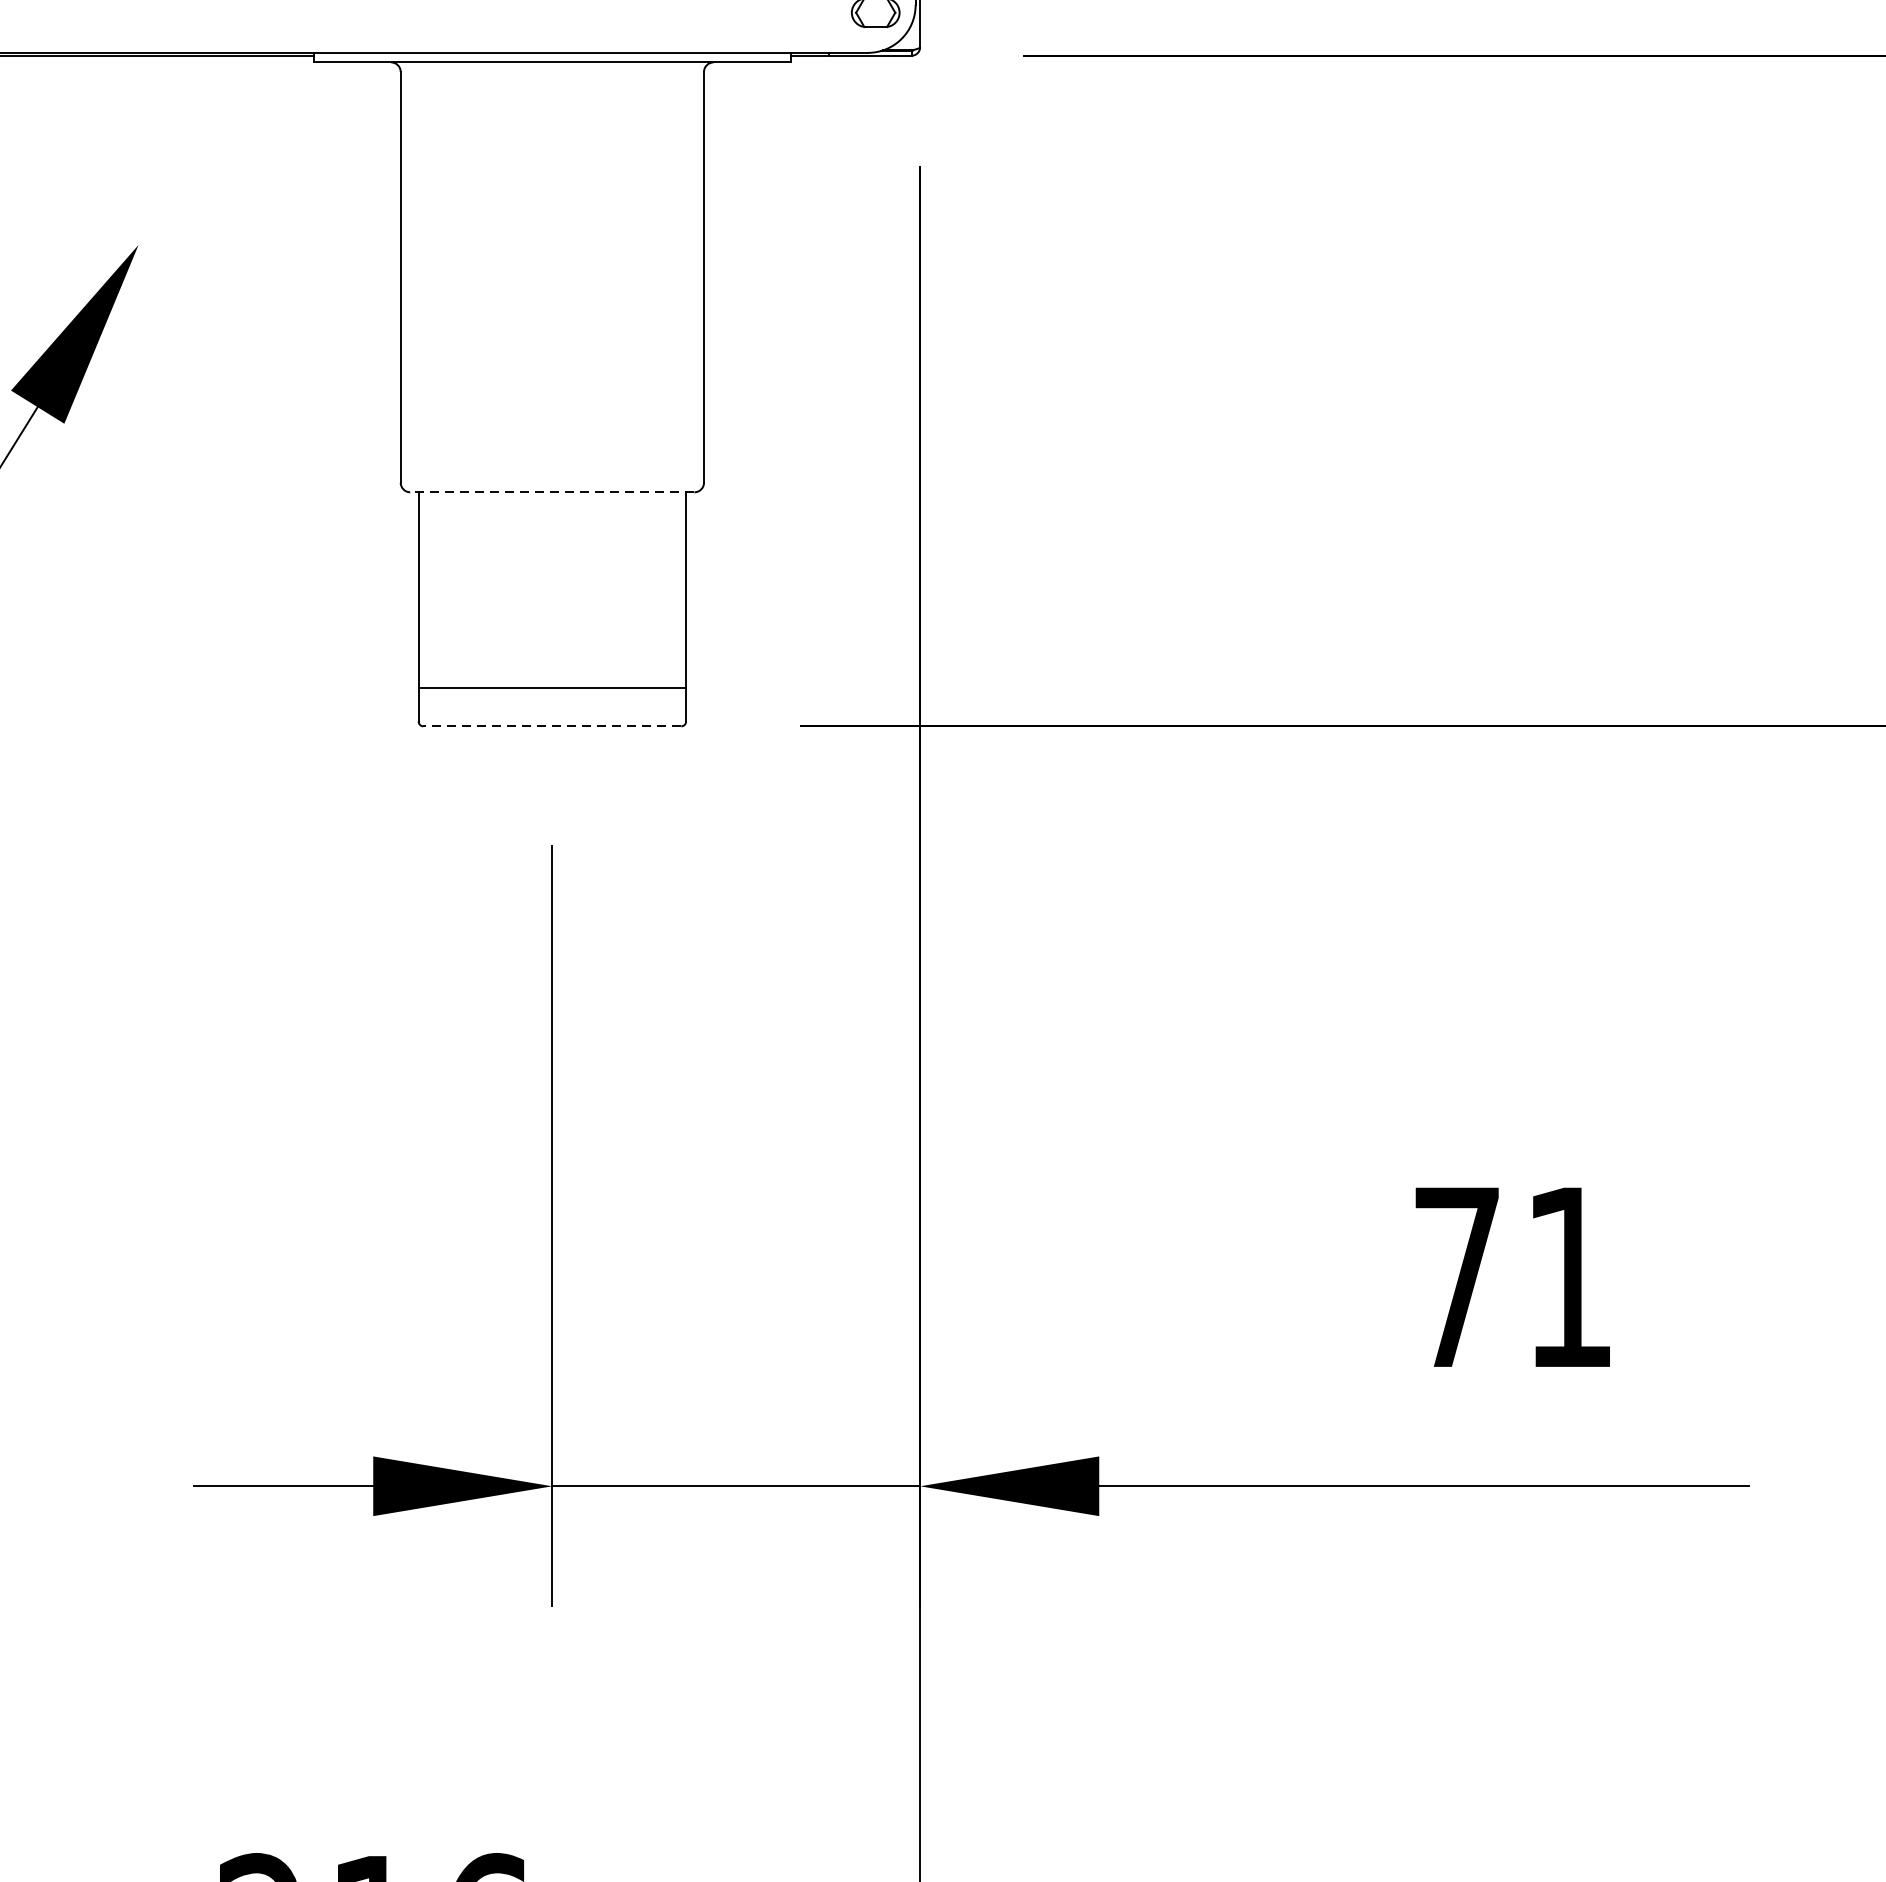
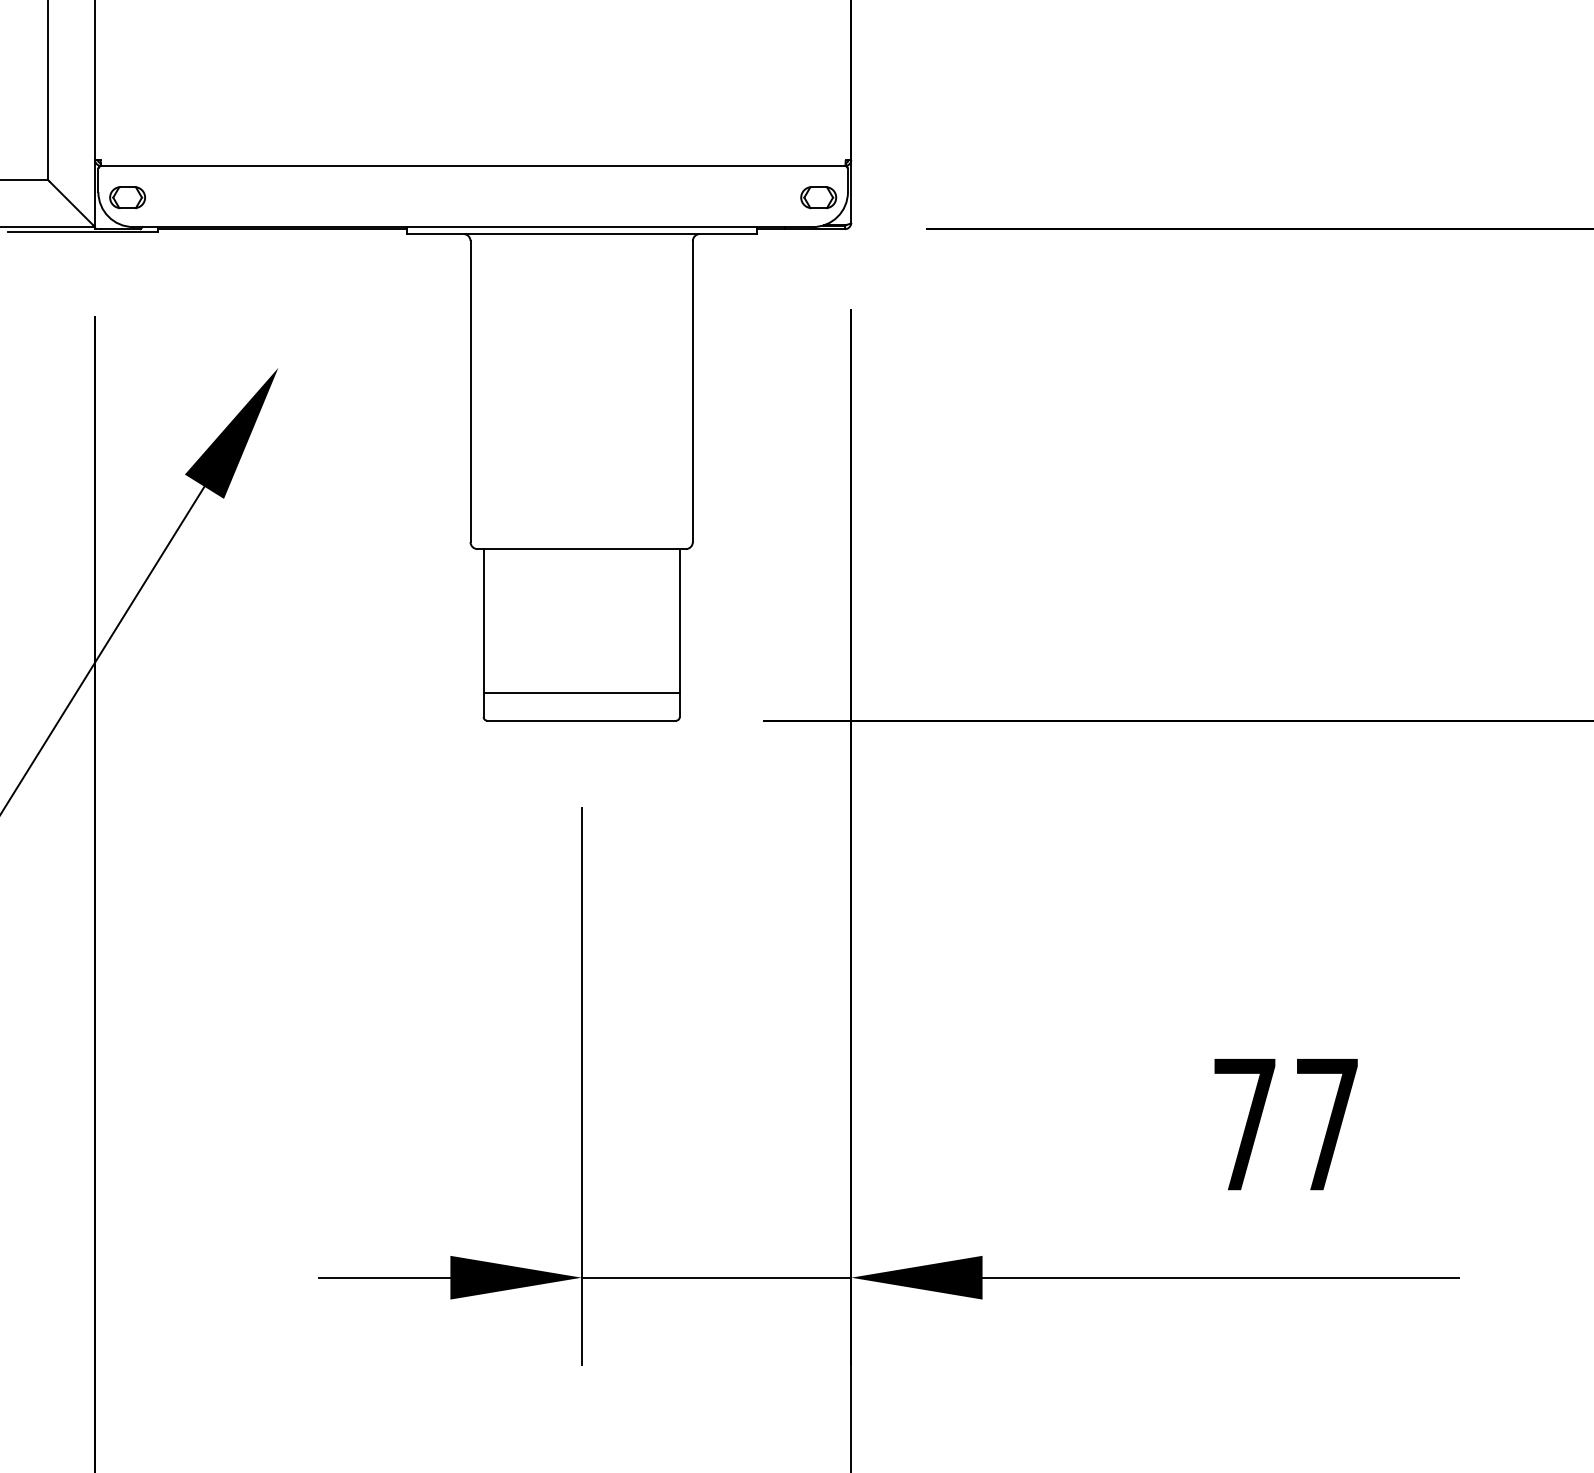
line: (552, 492) -> (581, 549), dashed -> solid
line: (552, 726) -> (581, 720), dashed -> solid
text: (1569, 1277) -> (1327, 1124), 71 -> 77

